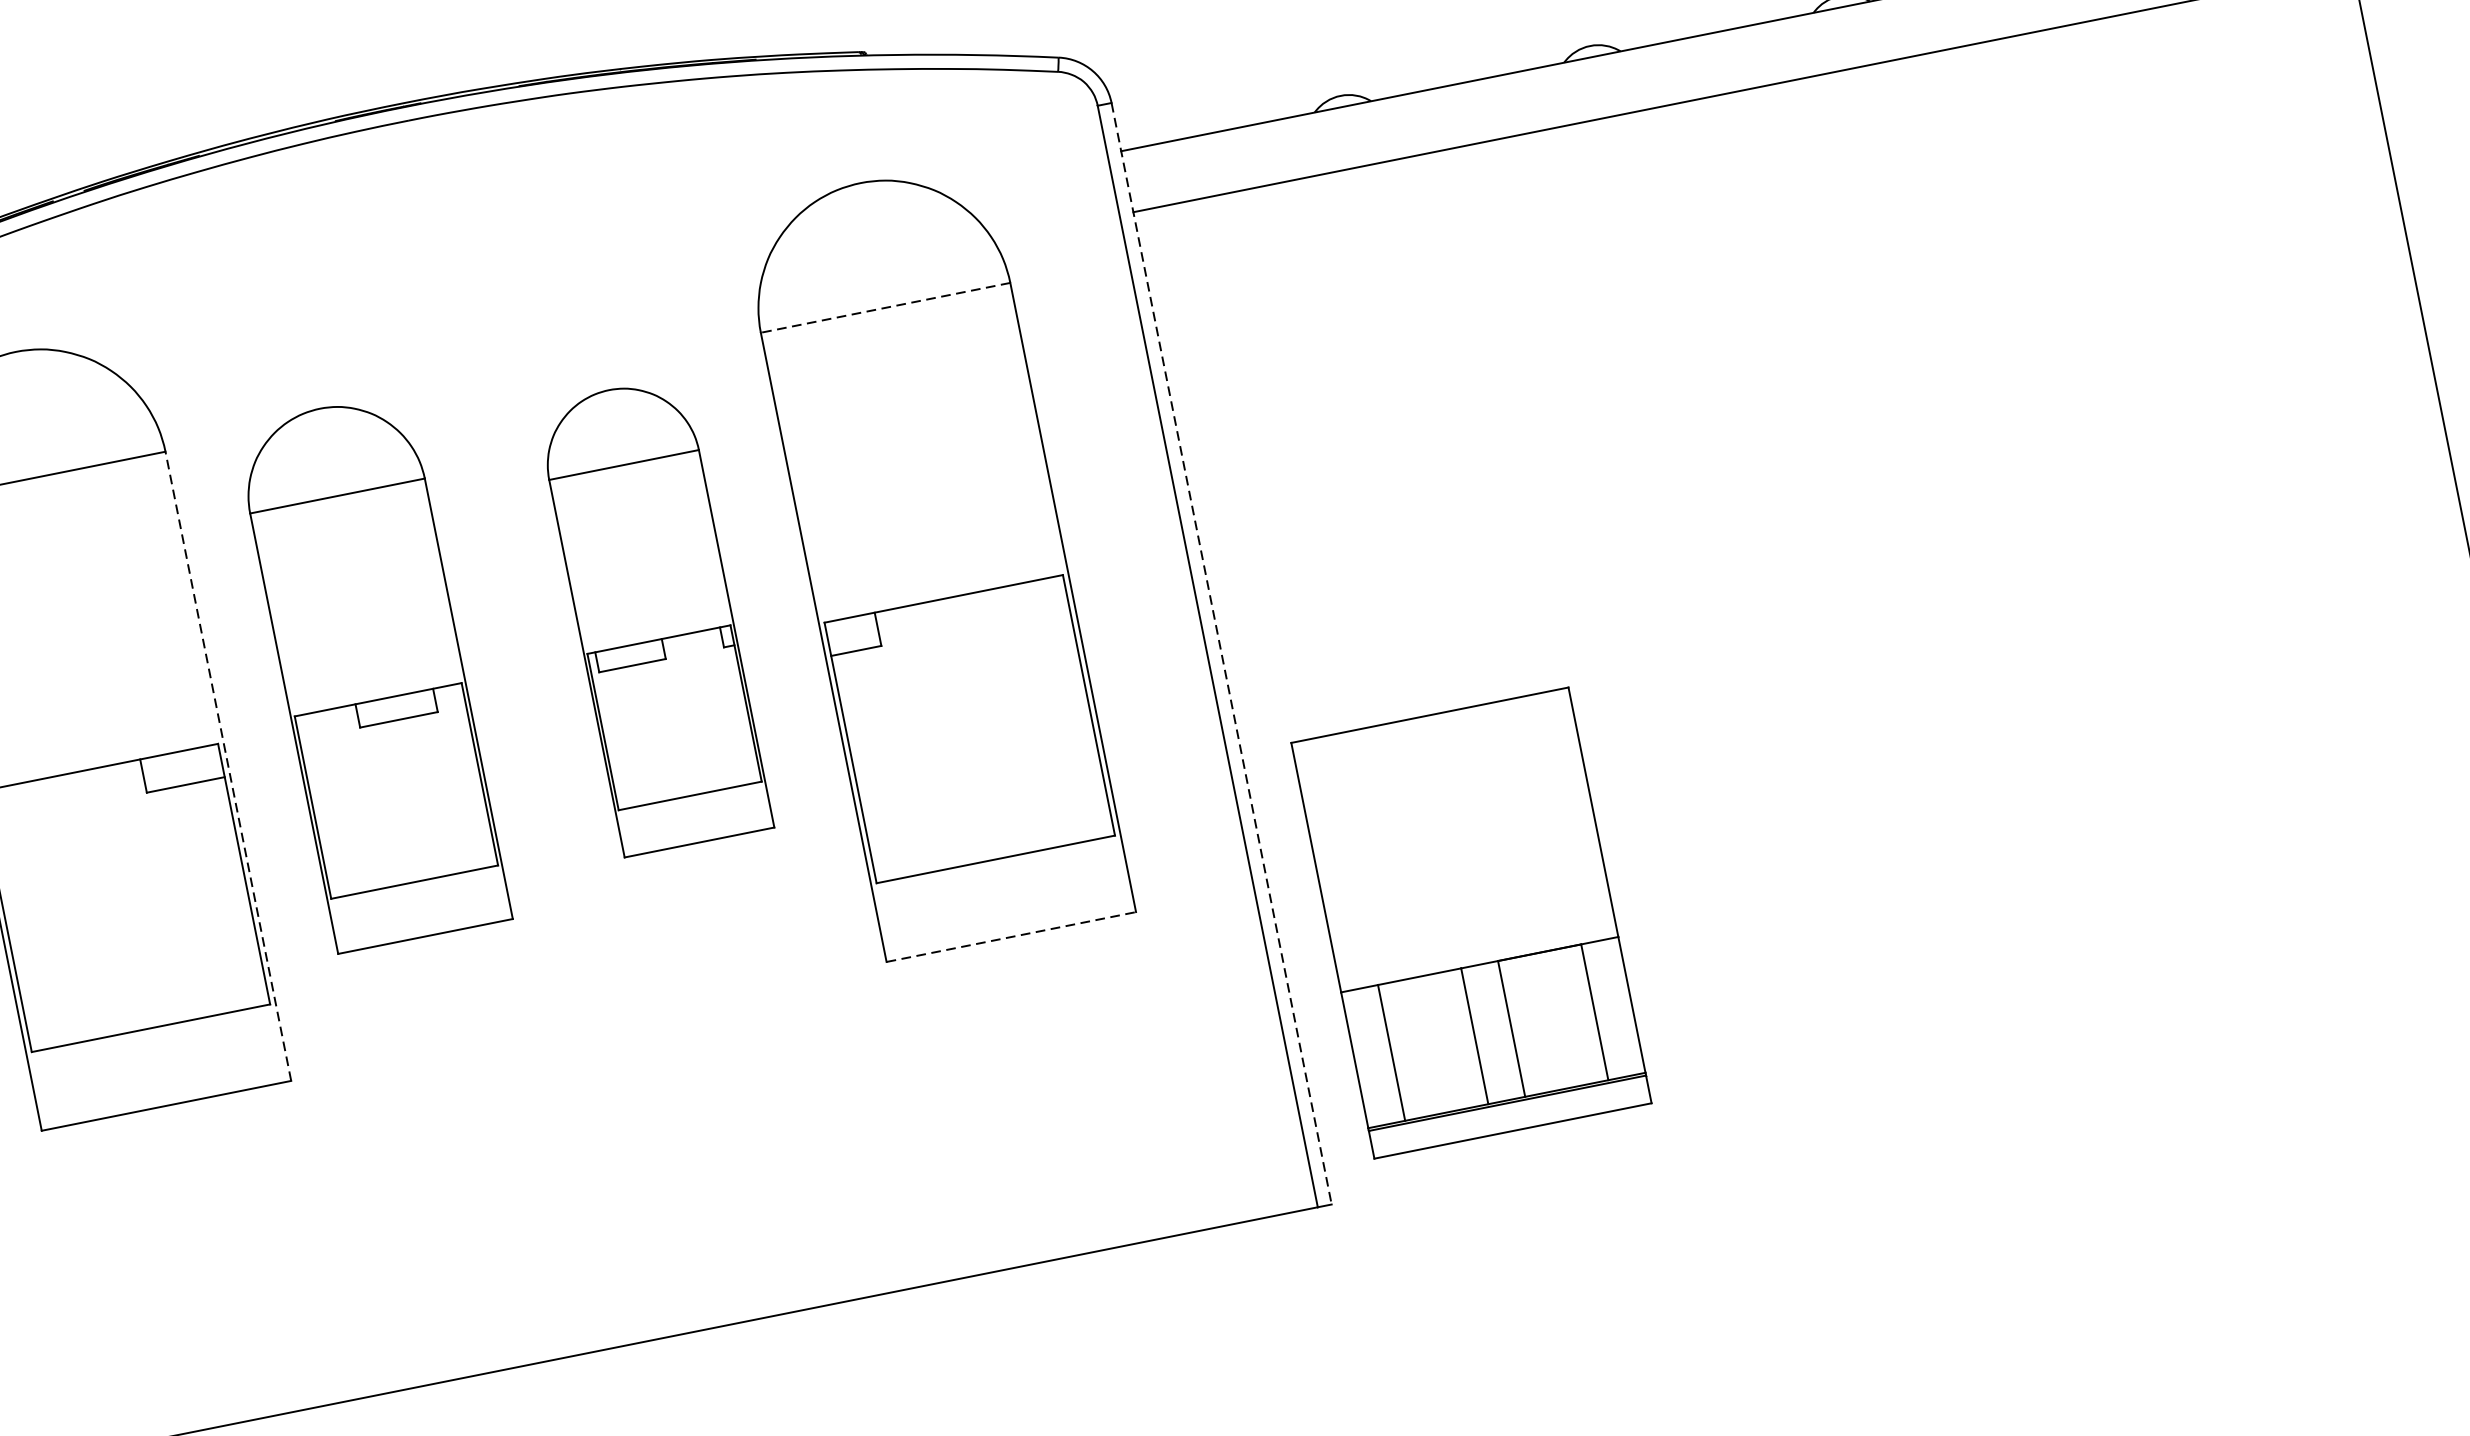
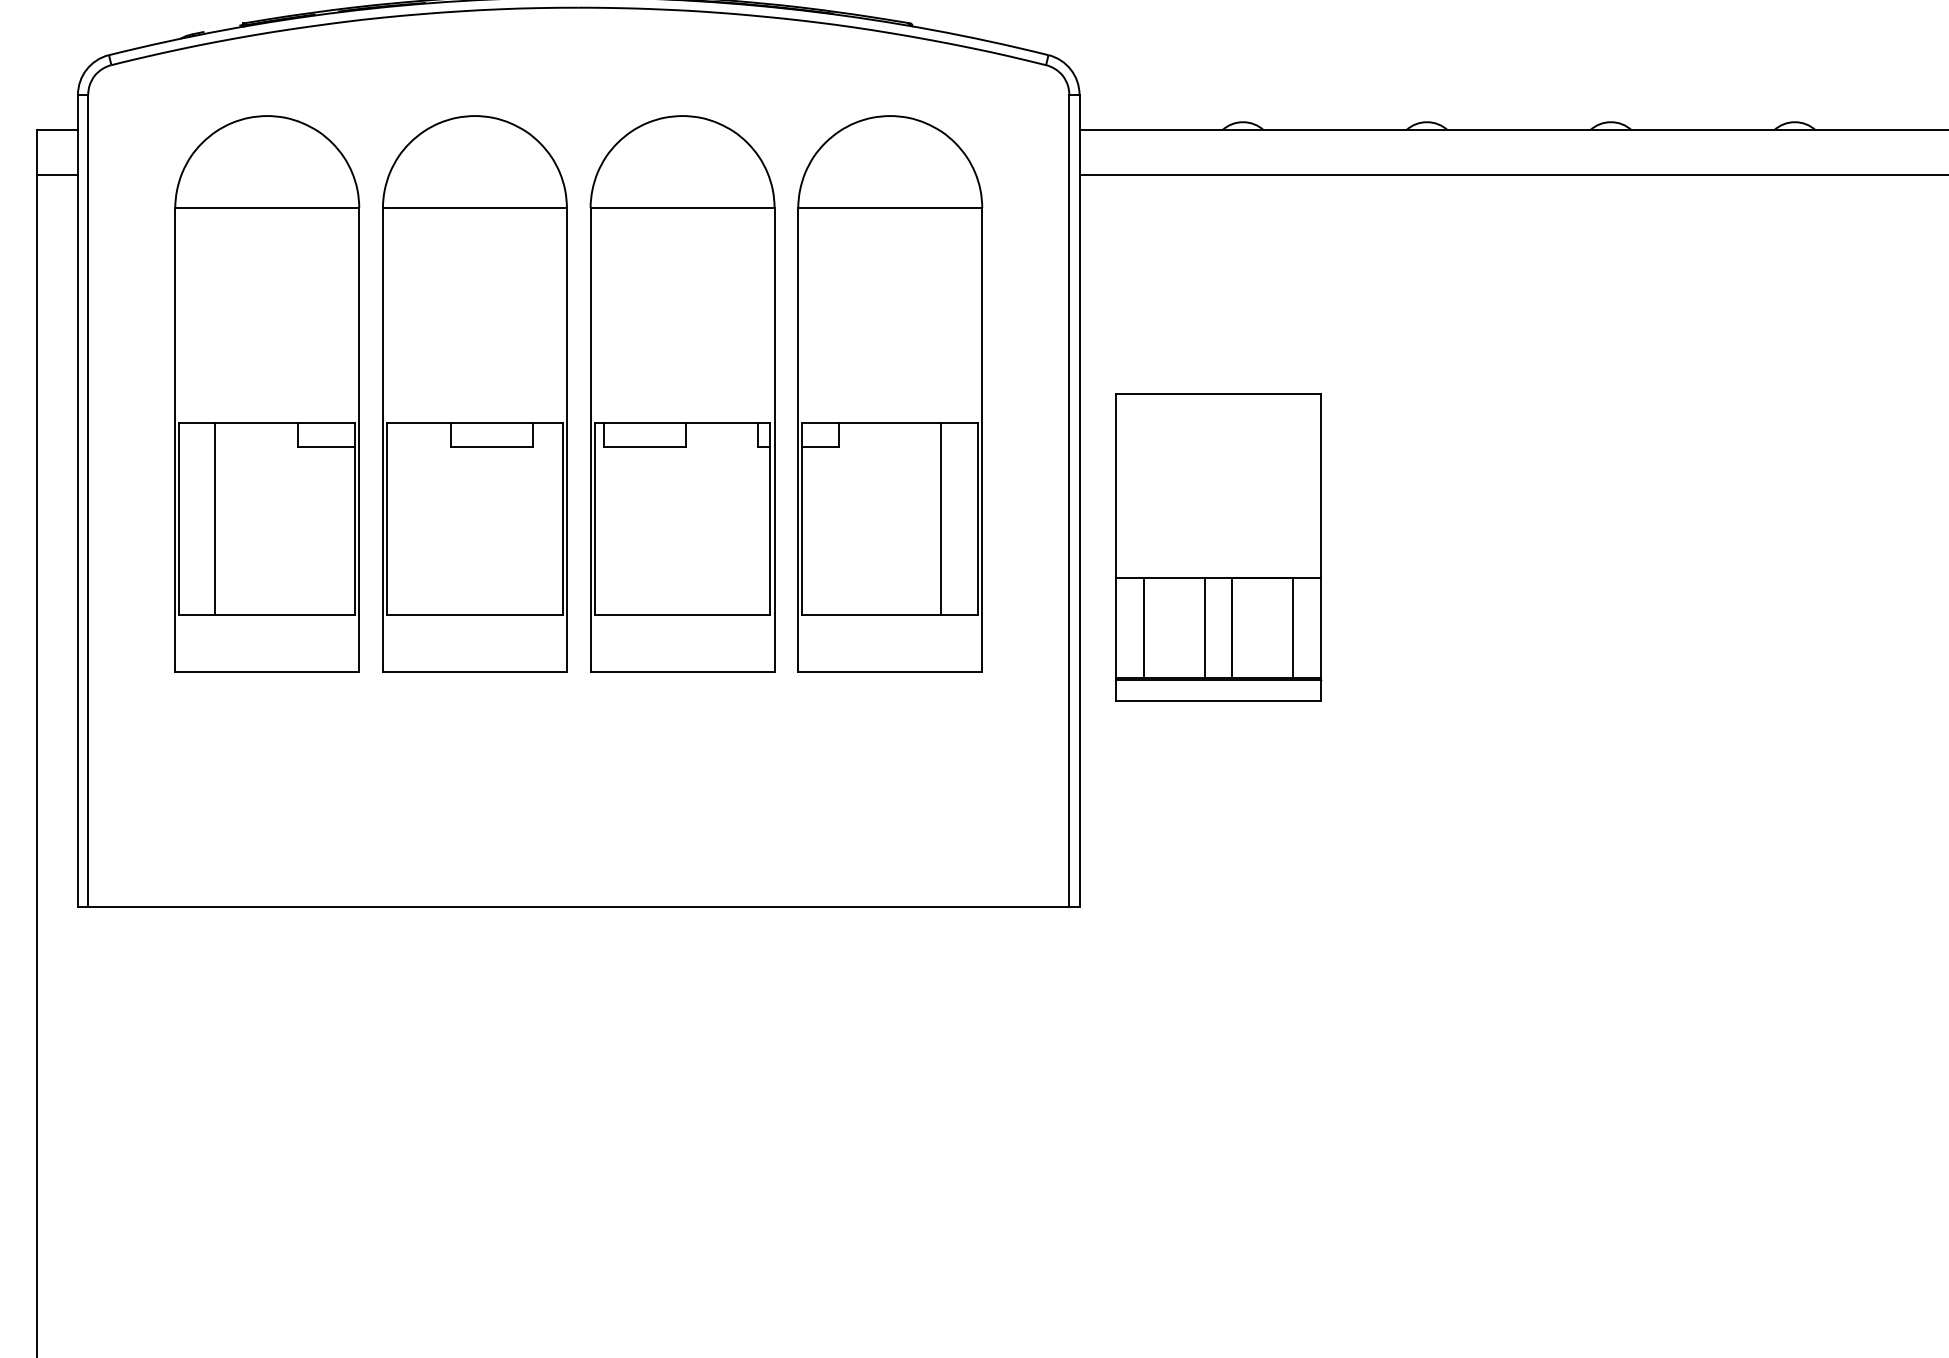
line: (886, 308) -> (890, 208), dashed -> solid
part: (654, 615) -> (682, 393), size x1.67
line: (1221, 654) -> (1079, 501), dashed -> solid
part: (372, 672) -> (474, 393), size x1.43
line: (1037, 715) -> (940, 518), added
line: (228, 766) -> (359, 440), dashed -> solid
line: (53, 911) -> (214, 518), added
part: (1471, 923) -> (1218, 547), moved
line: (1011, 937) -> (890, 672), dashed -> solid

